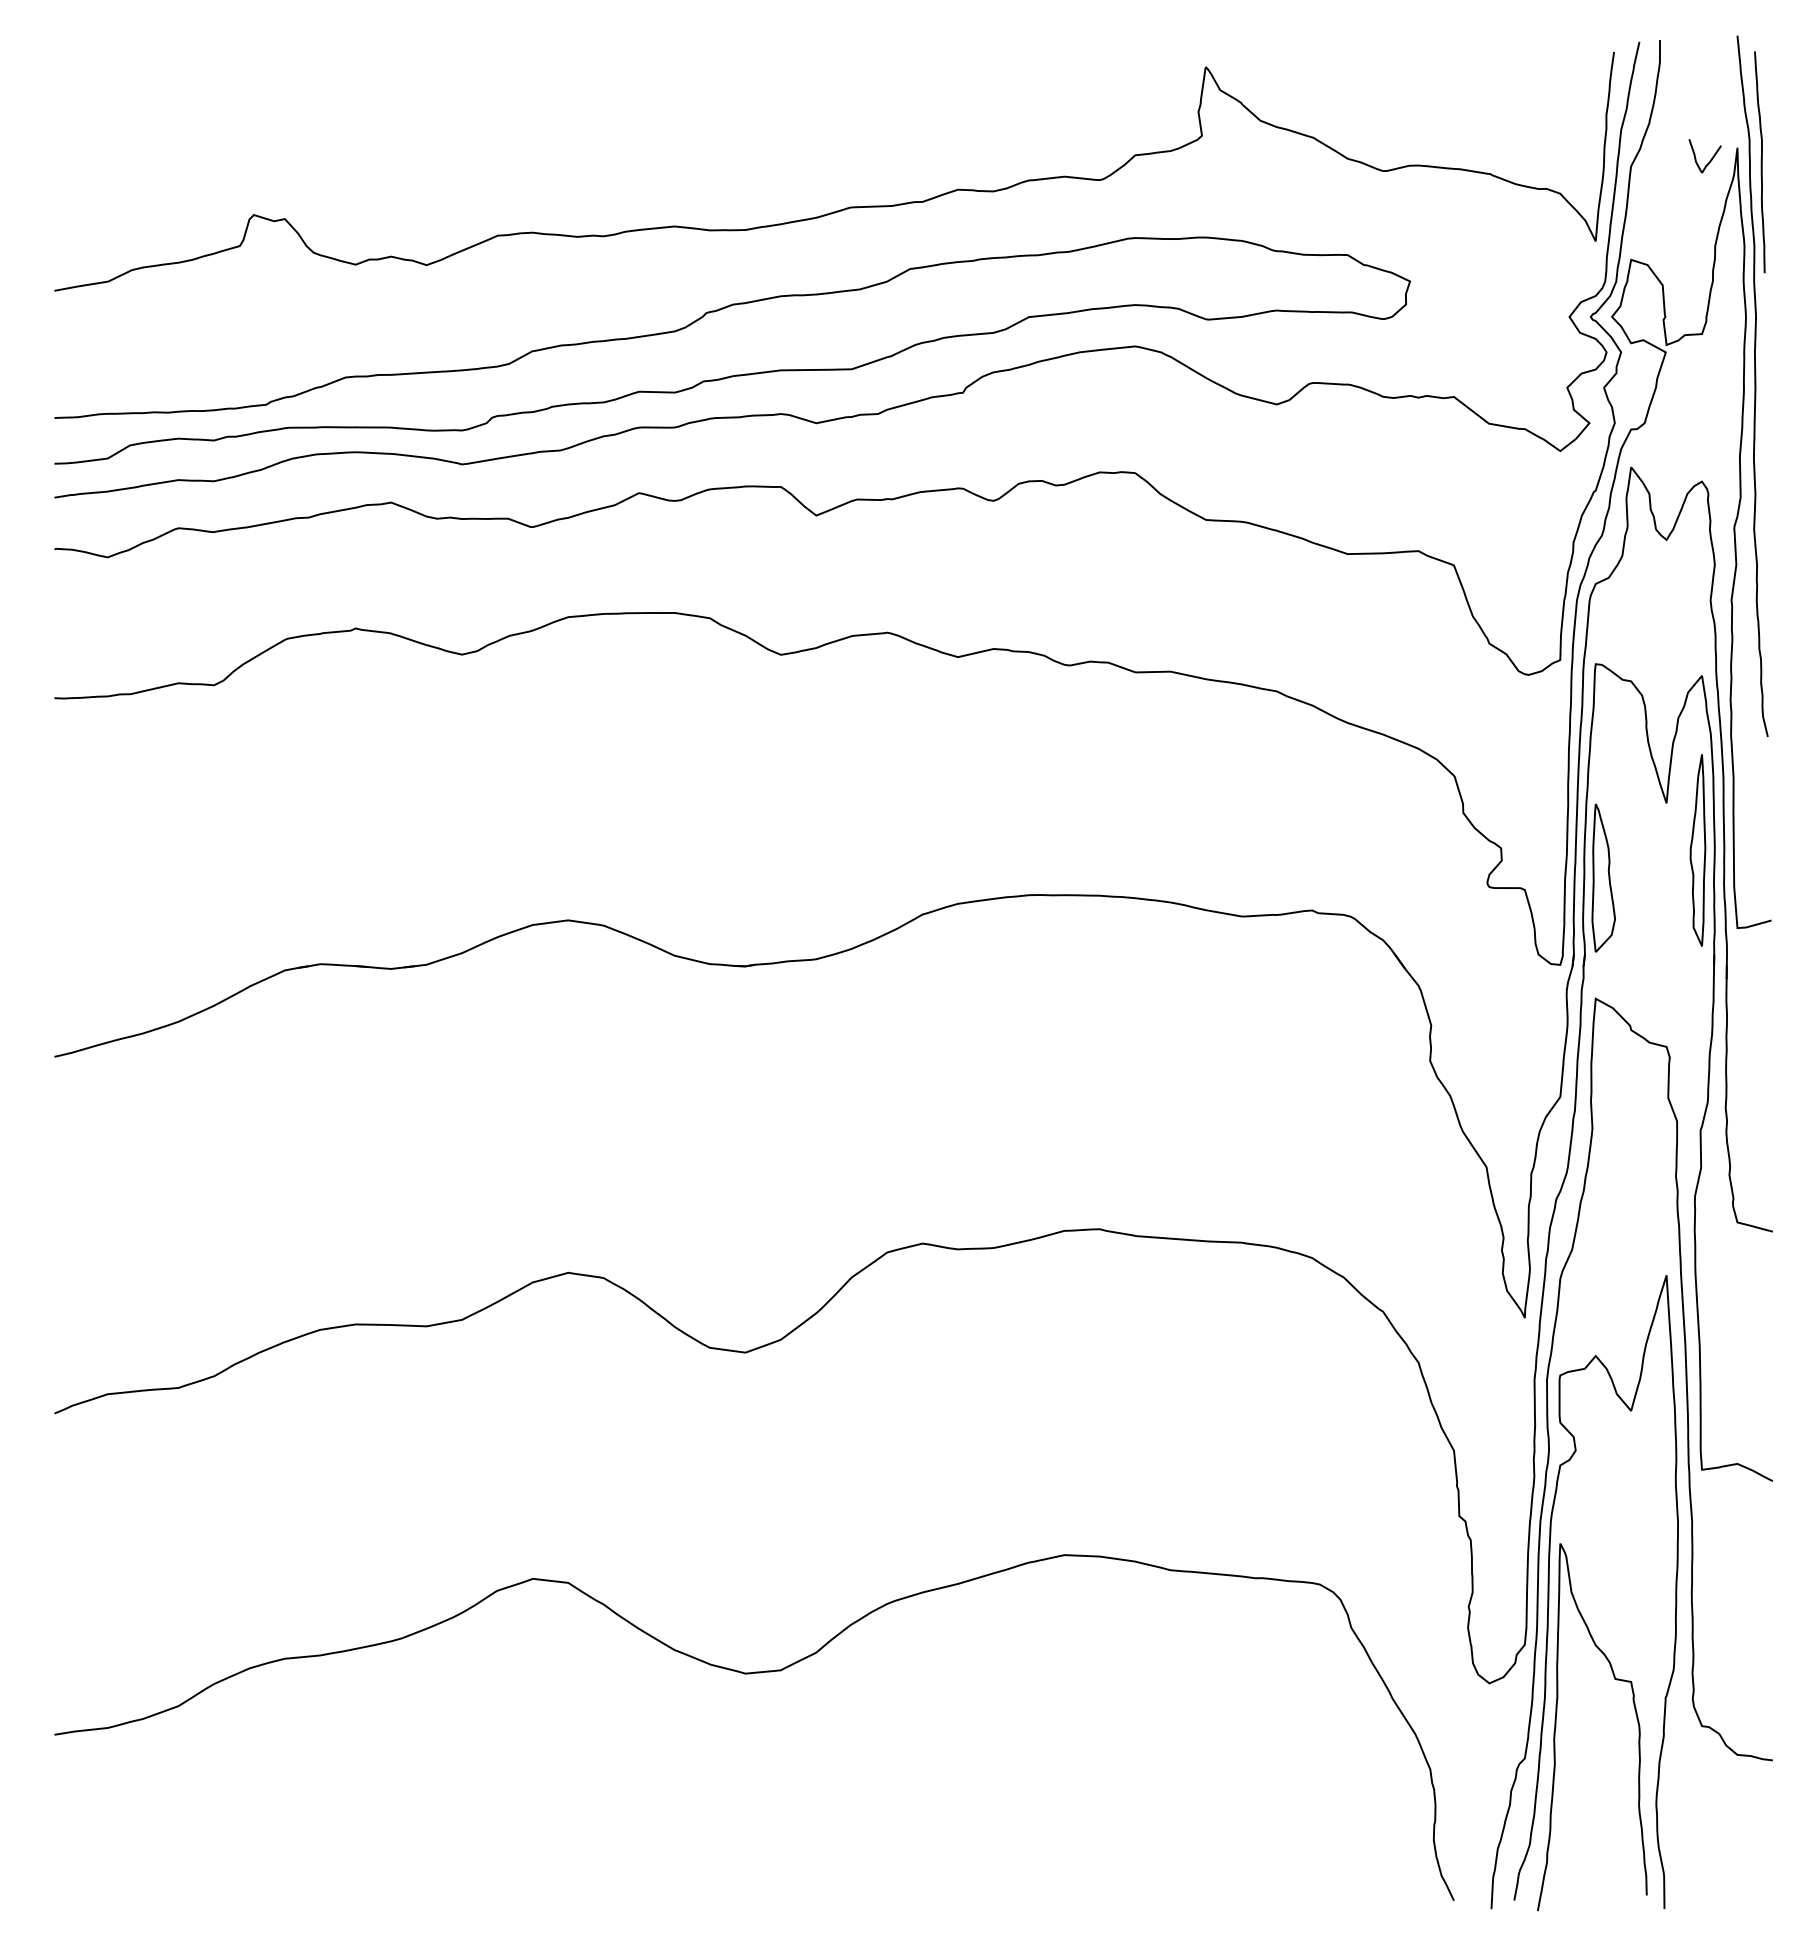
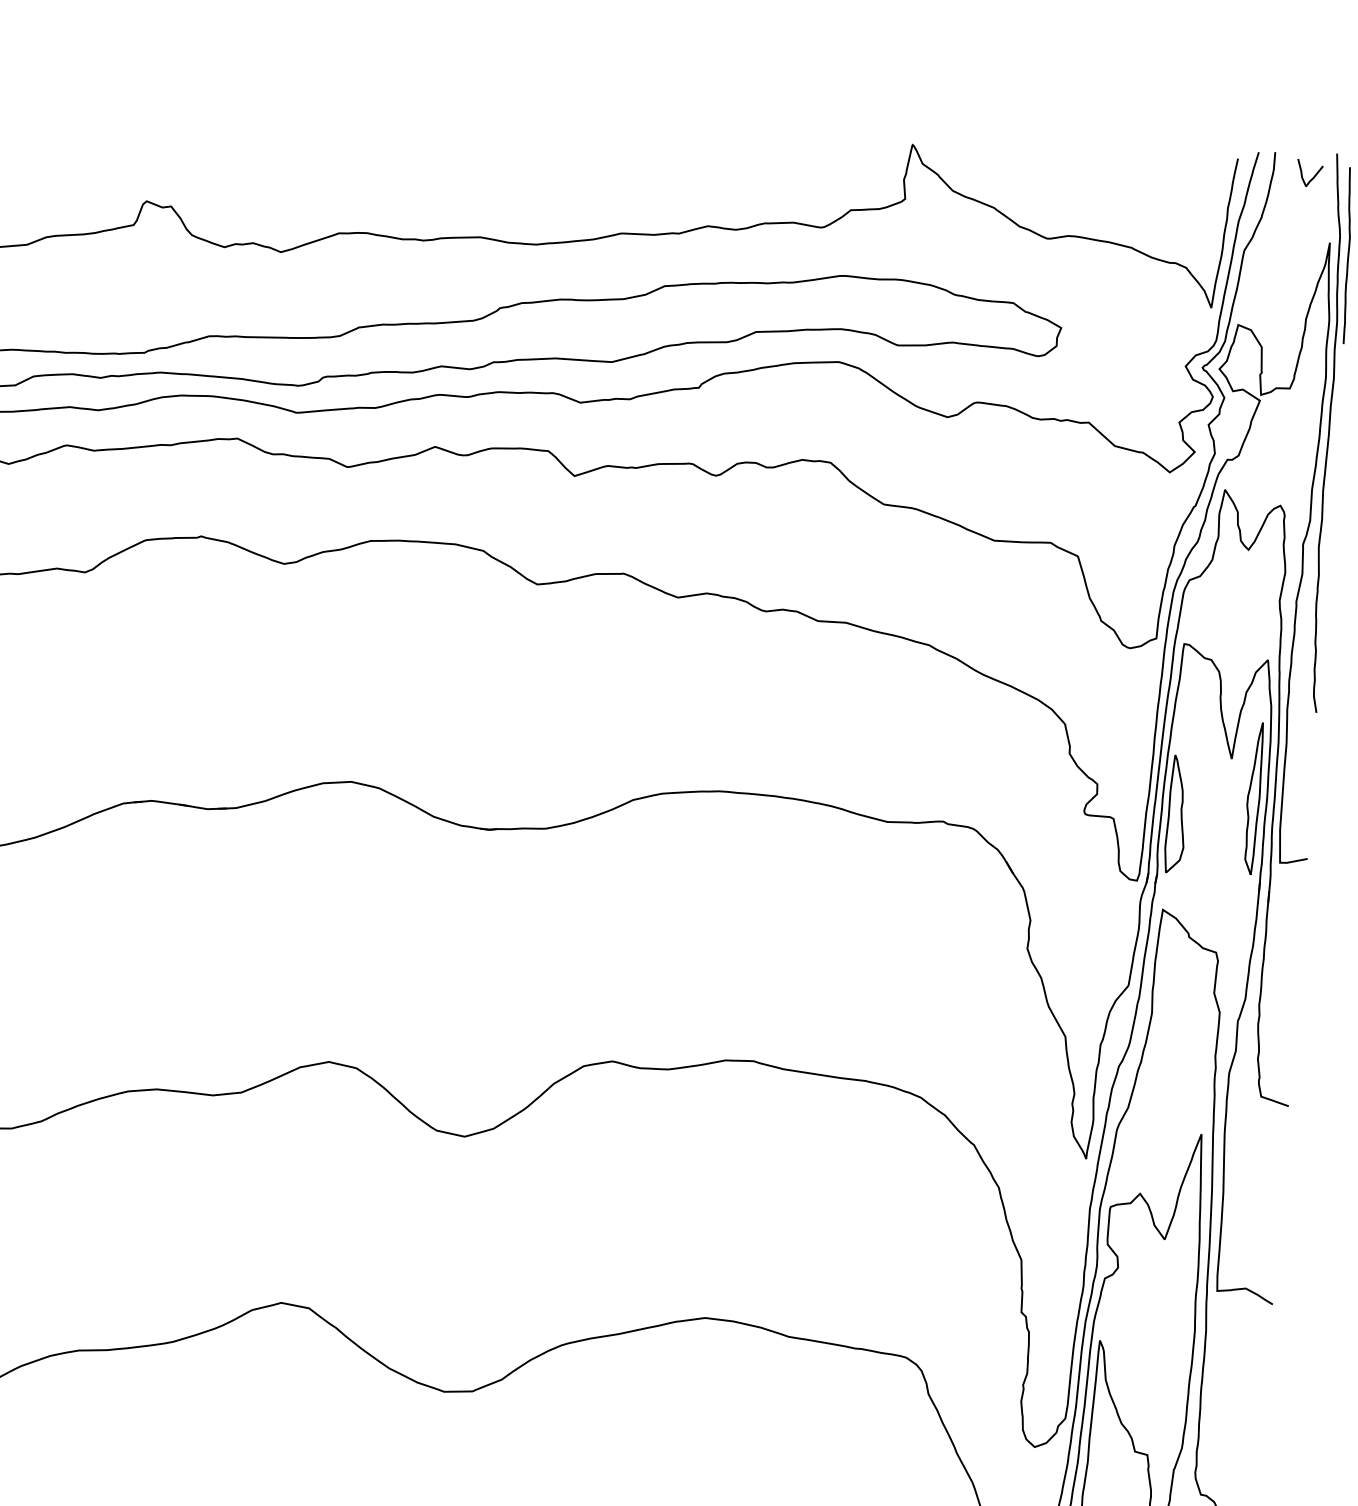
curve: (1710, 159) -> (1313, 176), moved

